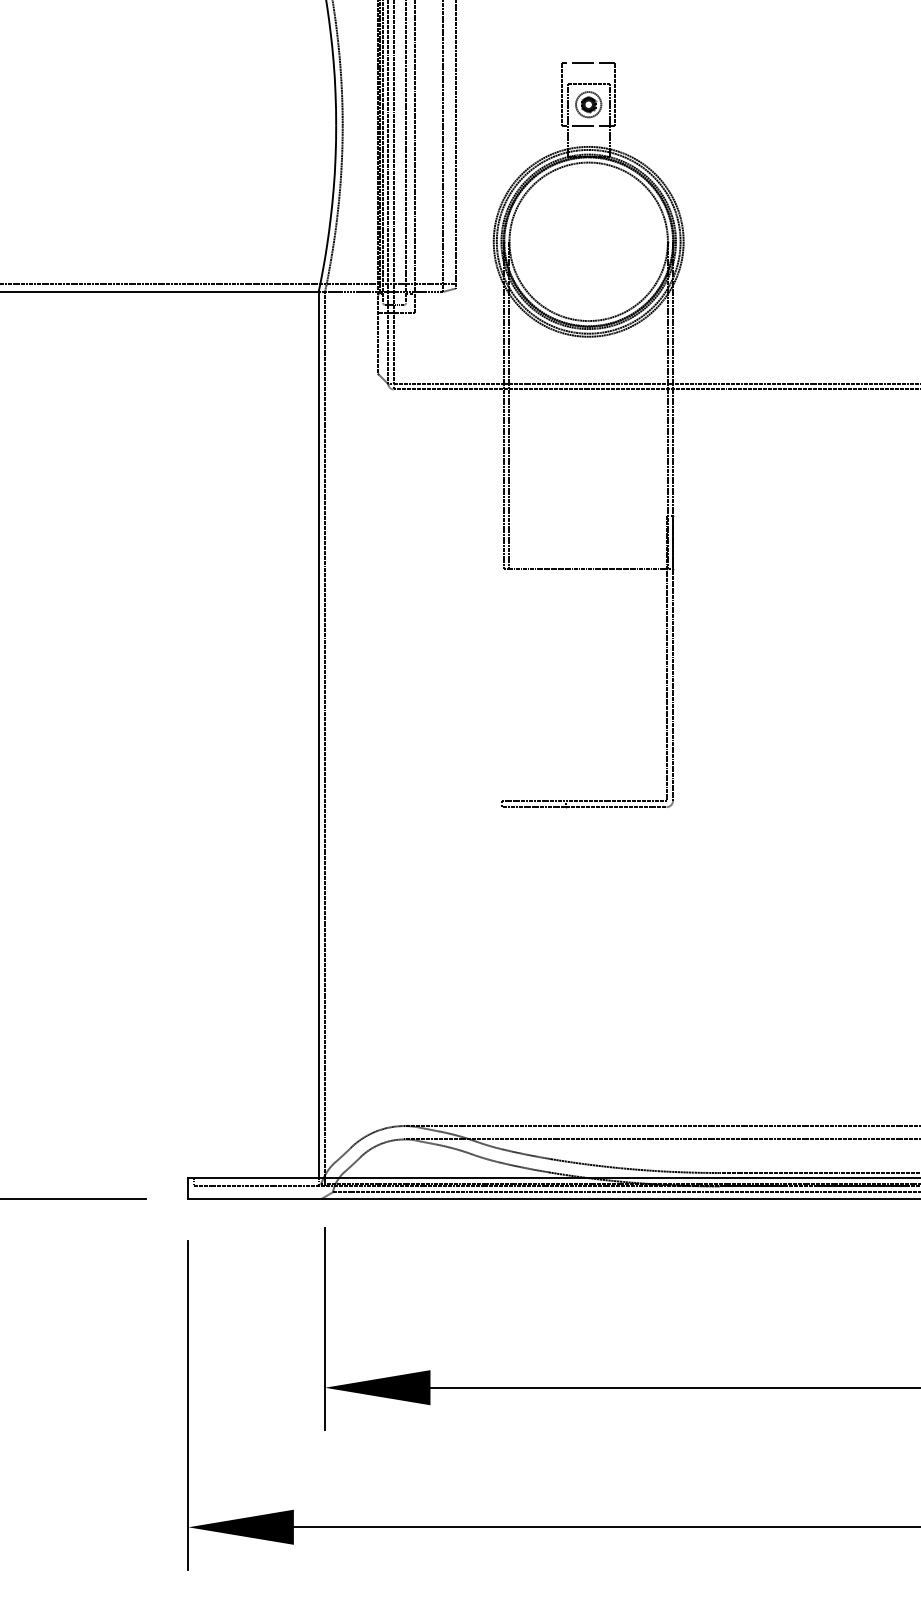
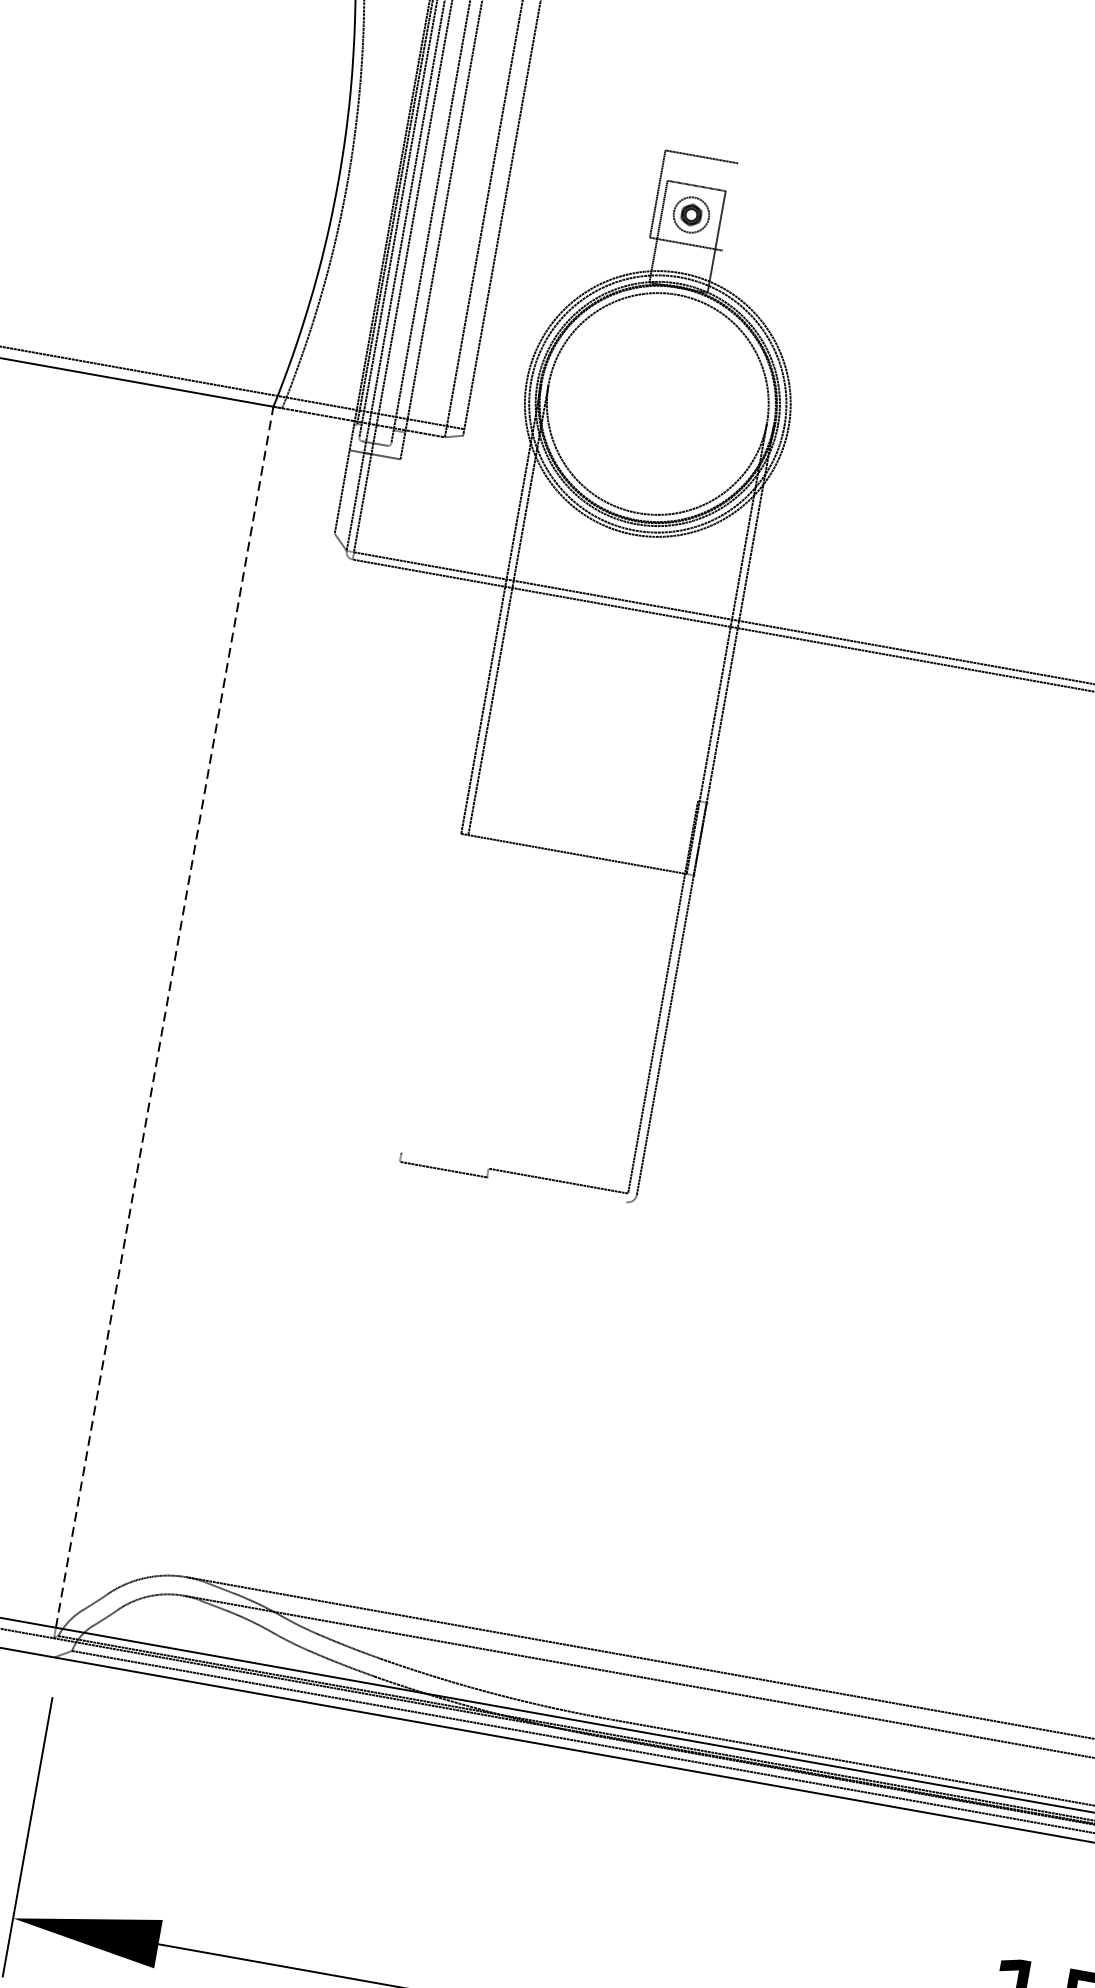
line: (615, 93) -> (731, 206), removed
line: (318, 734) -> (164, 1016), solid -> dashed
line: (325, 738) -> (173, 1023), removed
line: (533, 800) -> (444, 1160), removed
line: (615, 807) -> (555, 1190), removed

